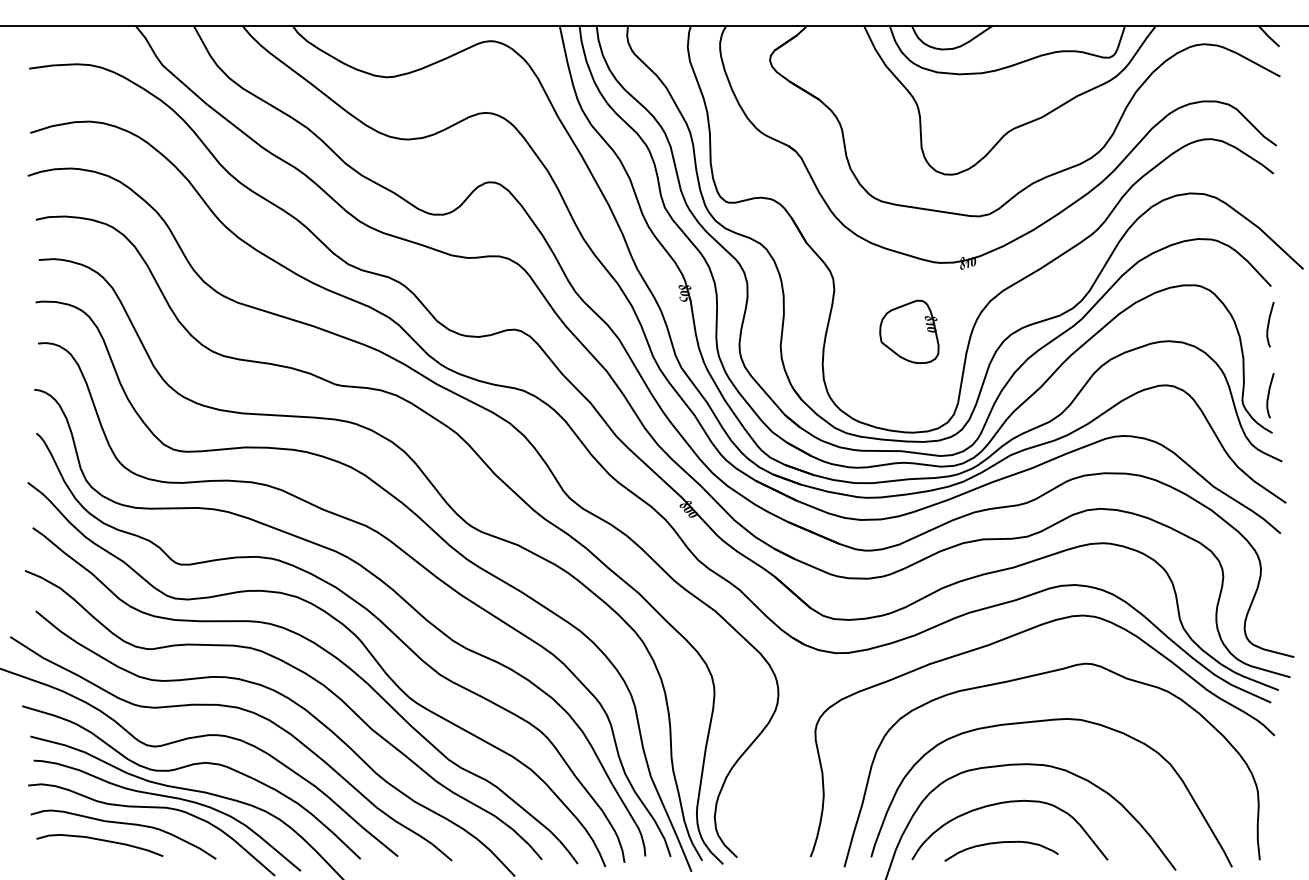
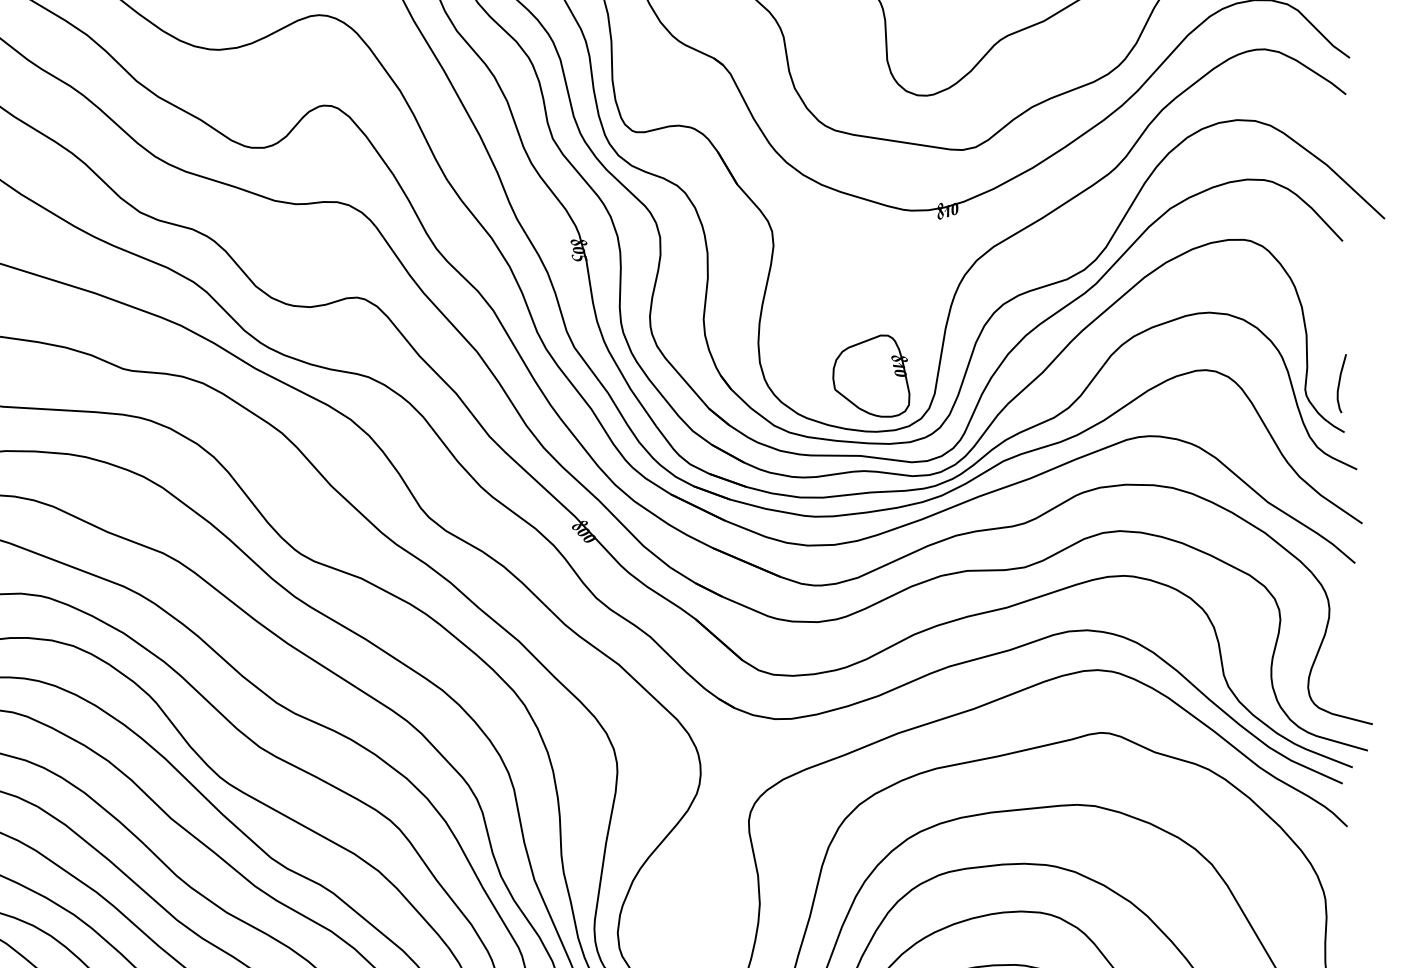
curve: (1269, 324) -> (1340, 290), removed
part: (909, 331) -> (871, 375), moved

